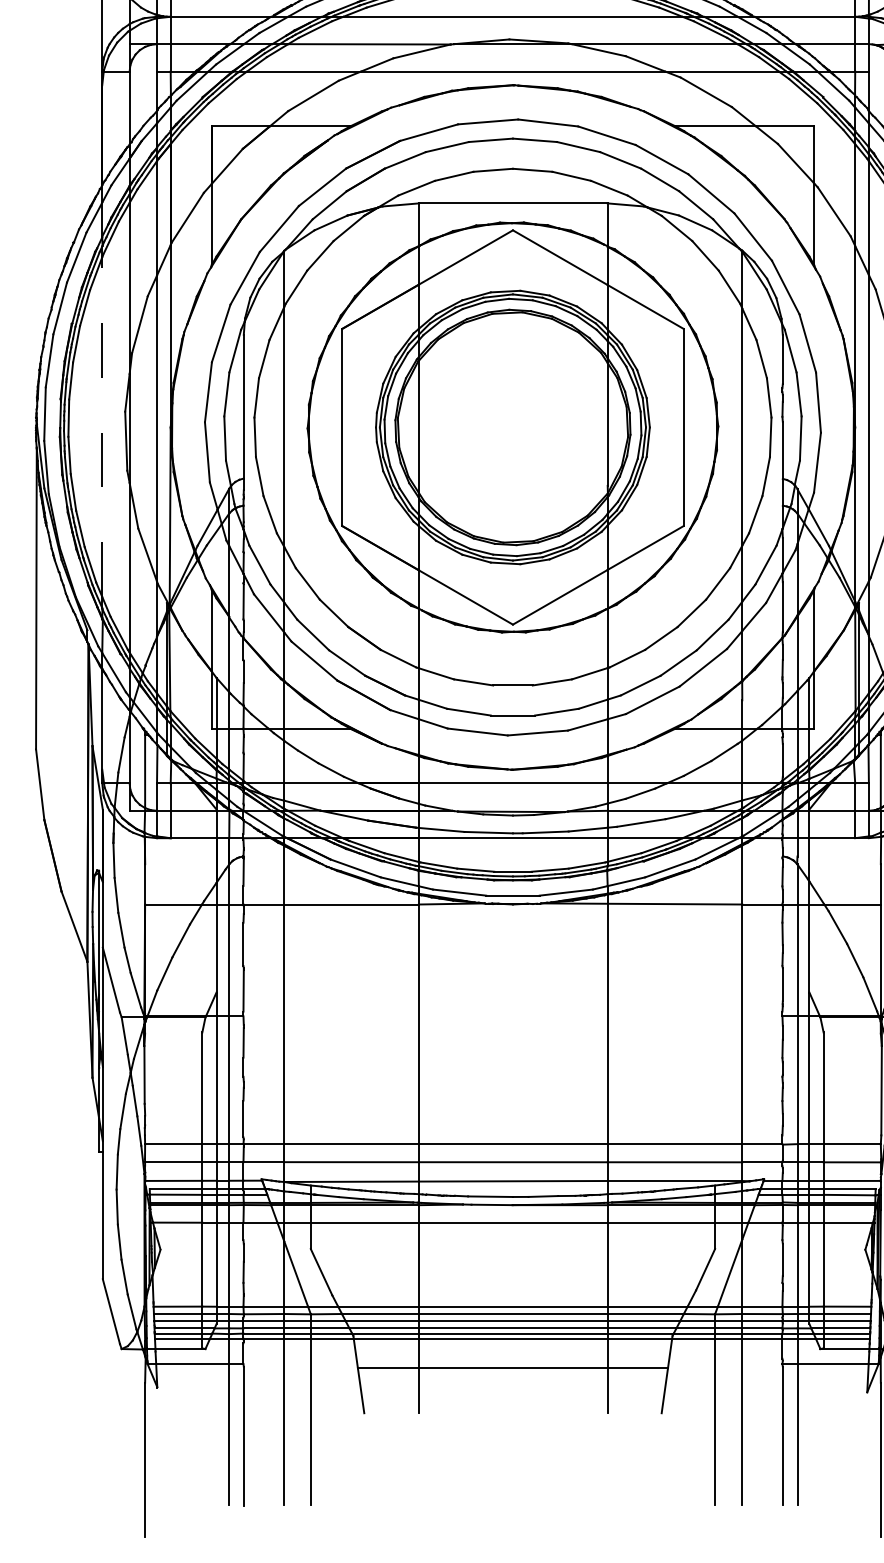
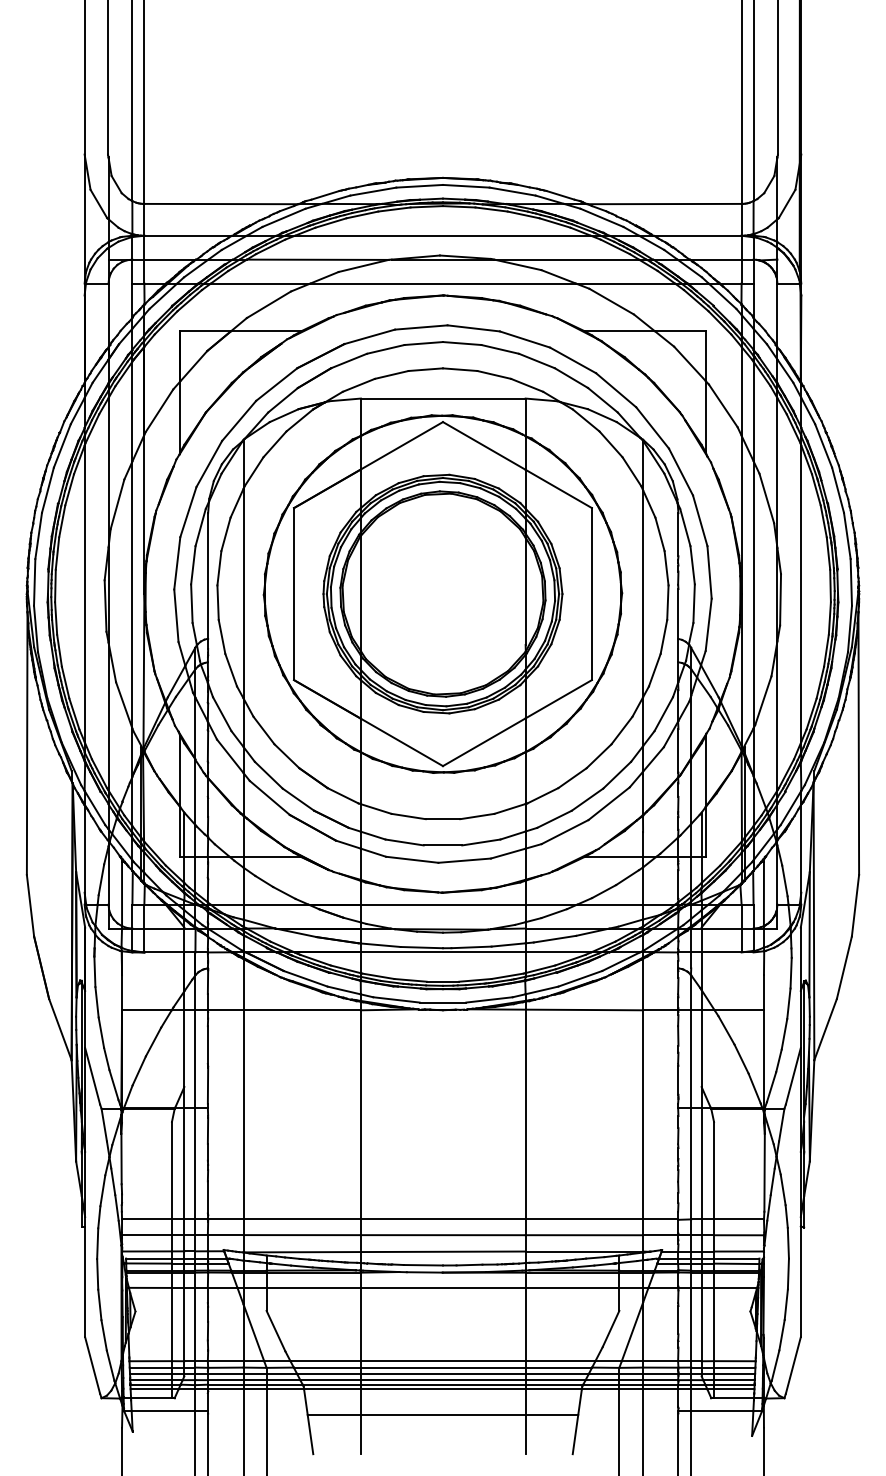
line: (102, 426) -> (84, 593), dashed -> solid

